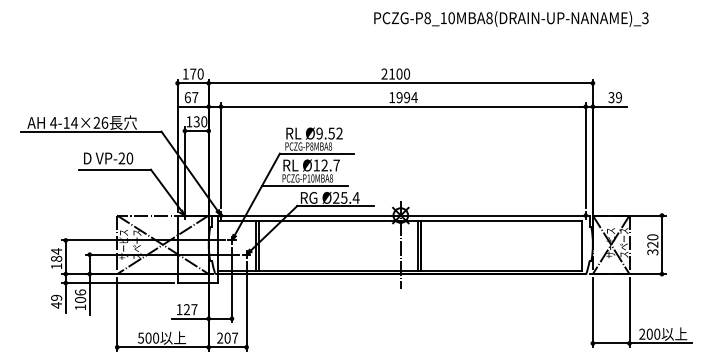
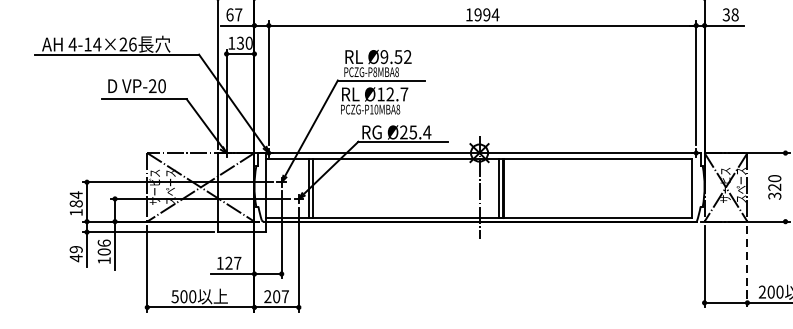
text: (619, 97) -> (735, 14), 39 -> 38
line: (305, 185) -> (367, 117), removed
line: (661, 244) -> (784, 186), removed
line: (629, 312) -> (747, 266), solid -> dashed

